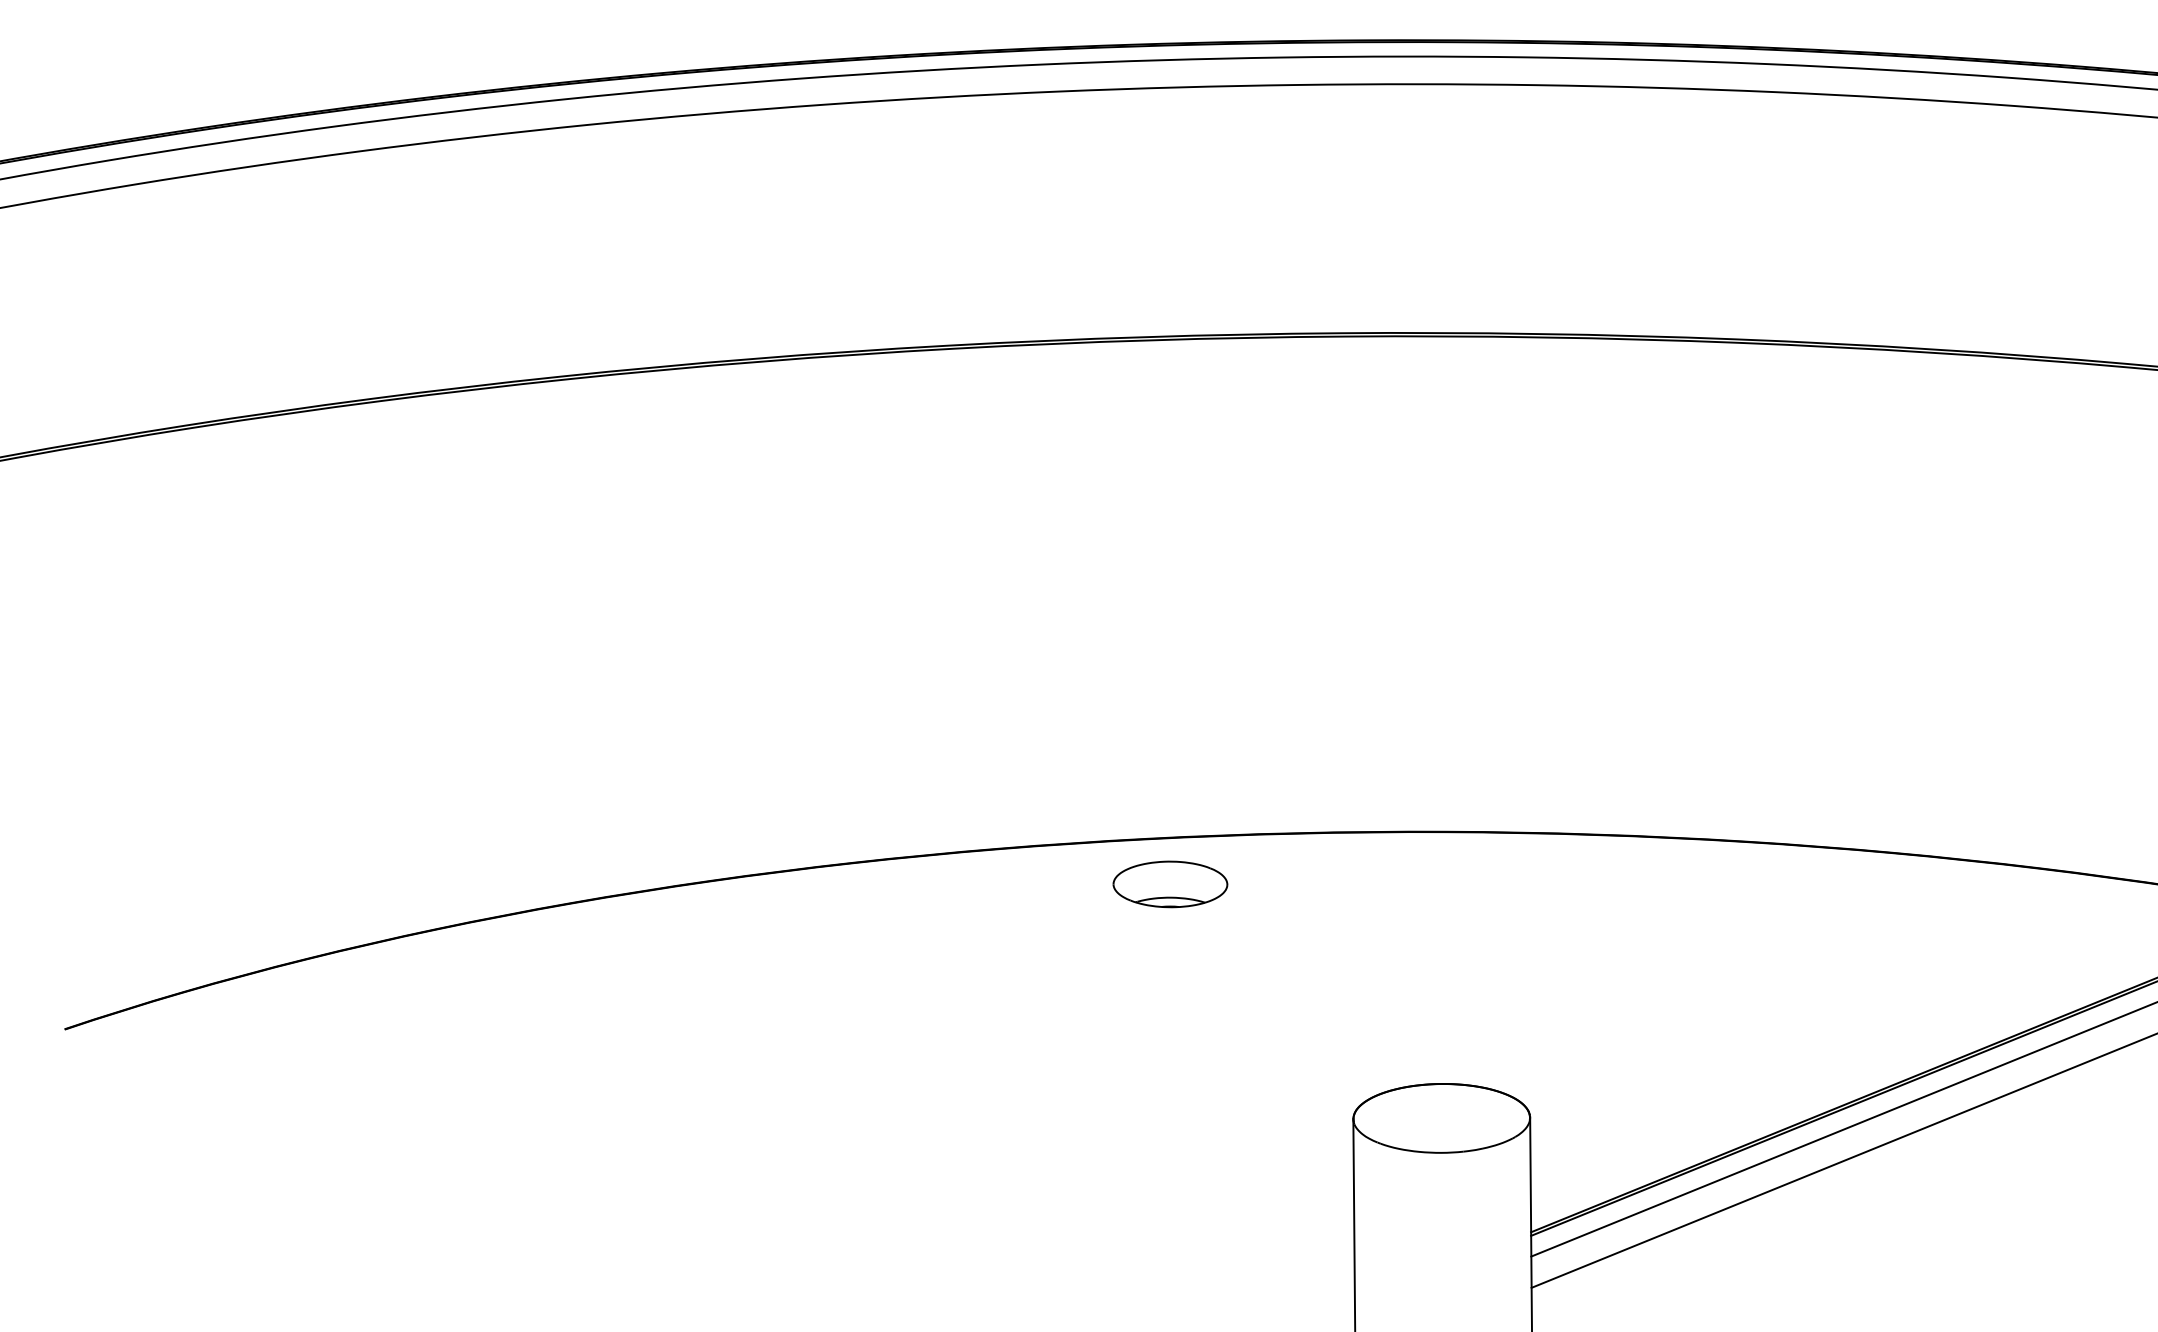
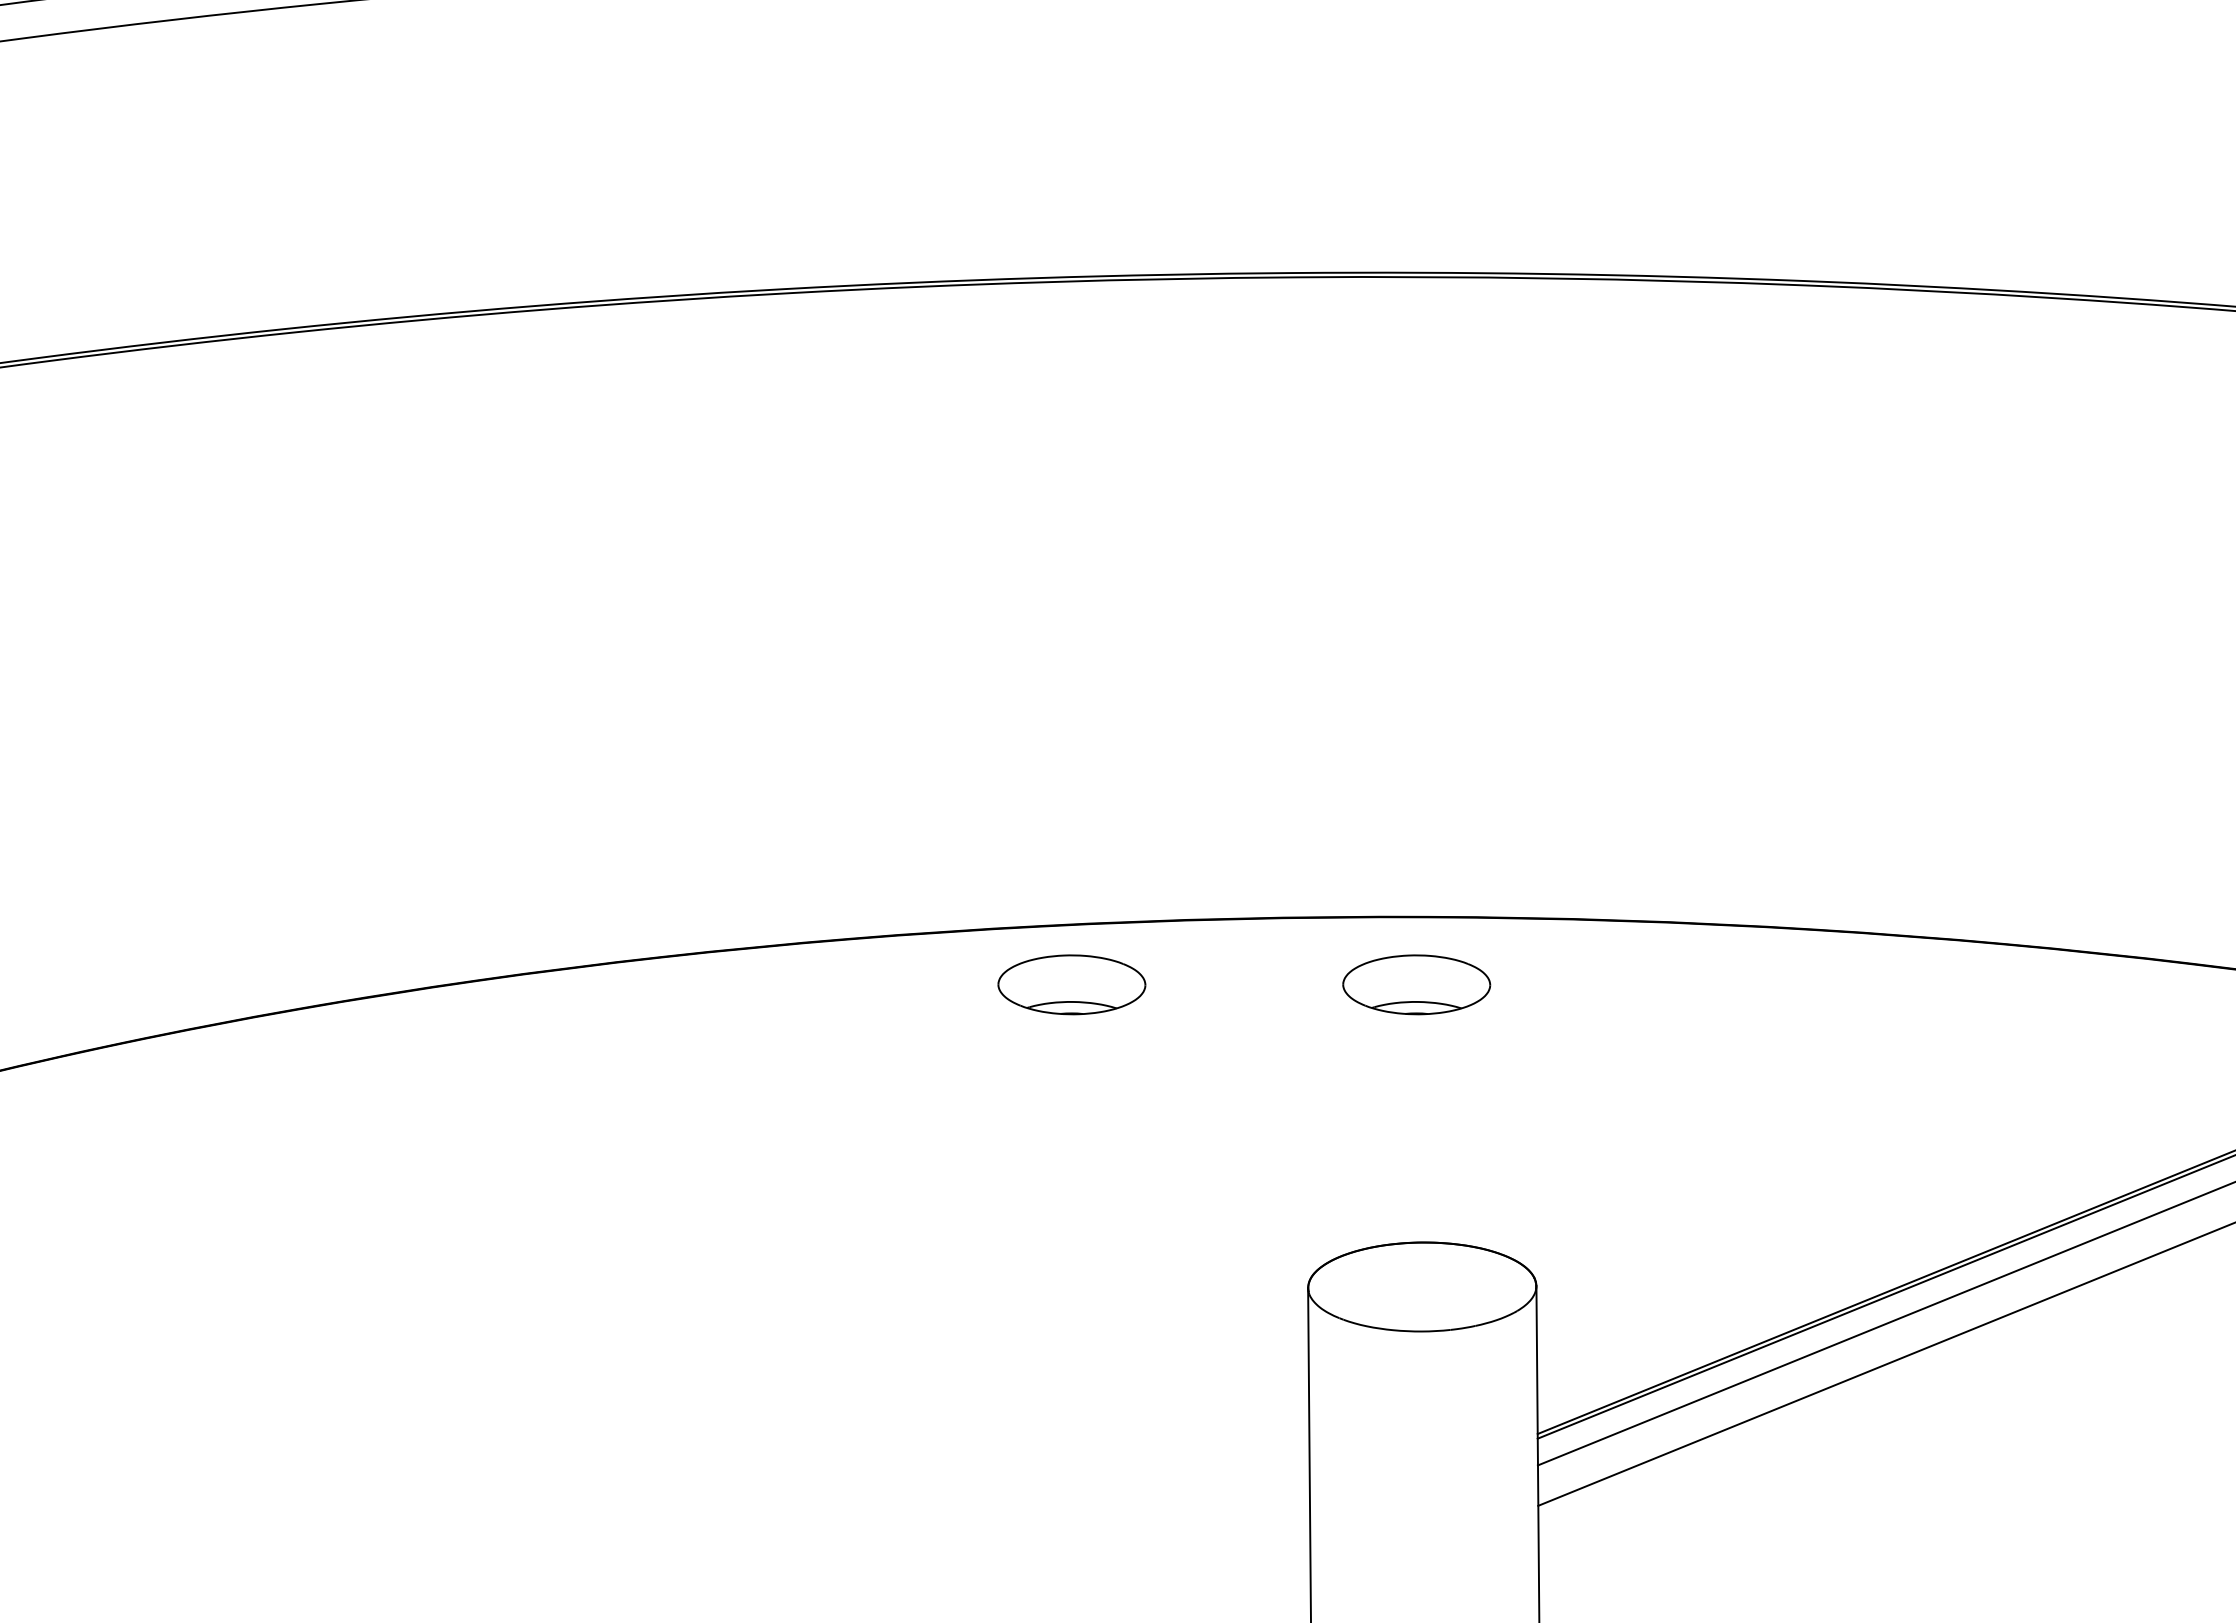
part: (1437, 884) -> (1416, 984), added

